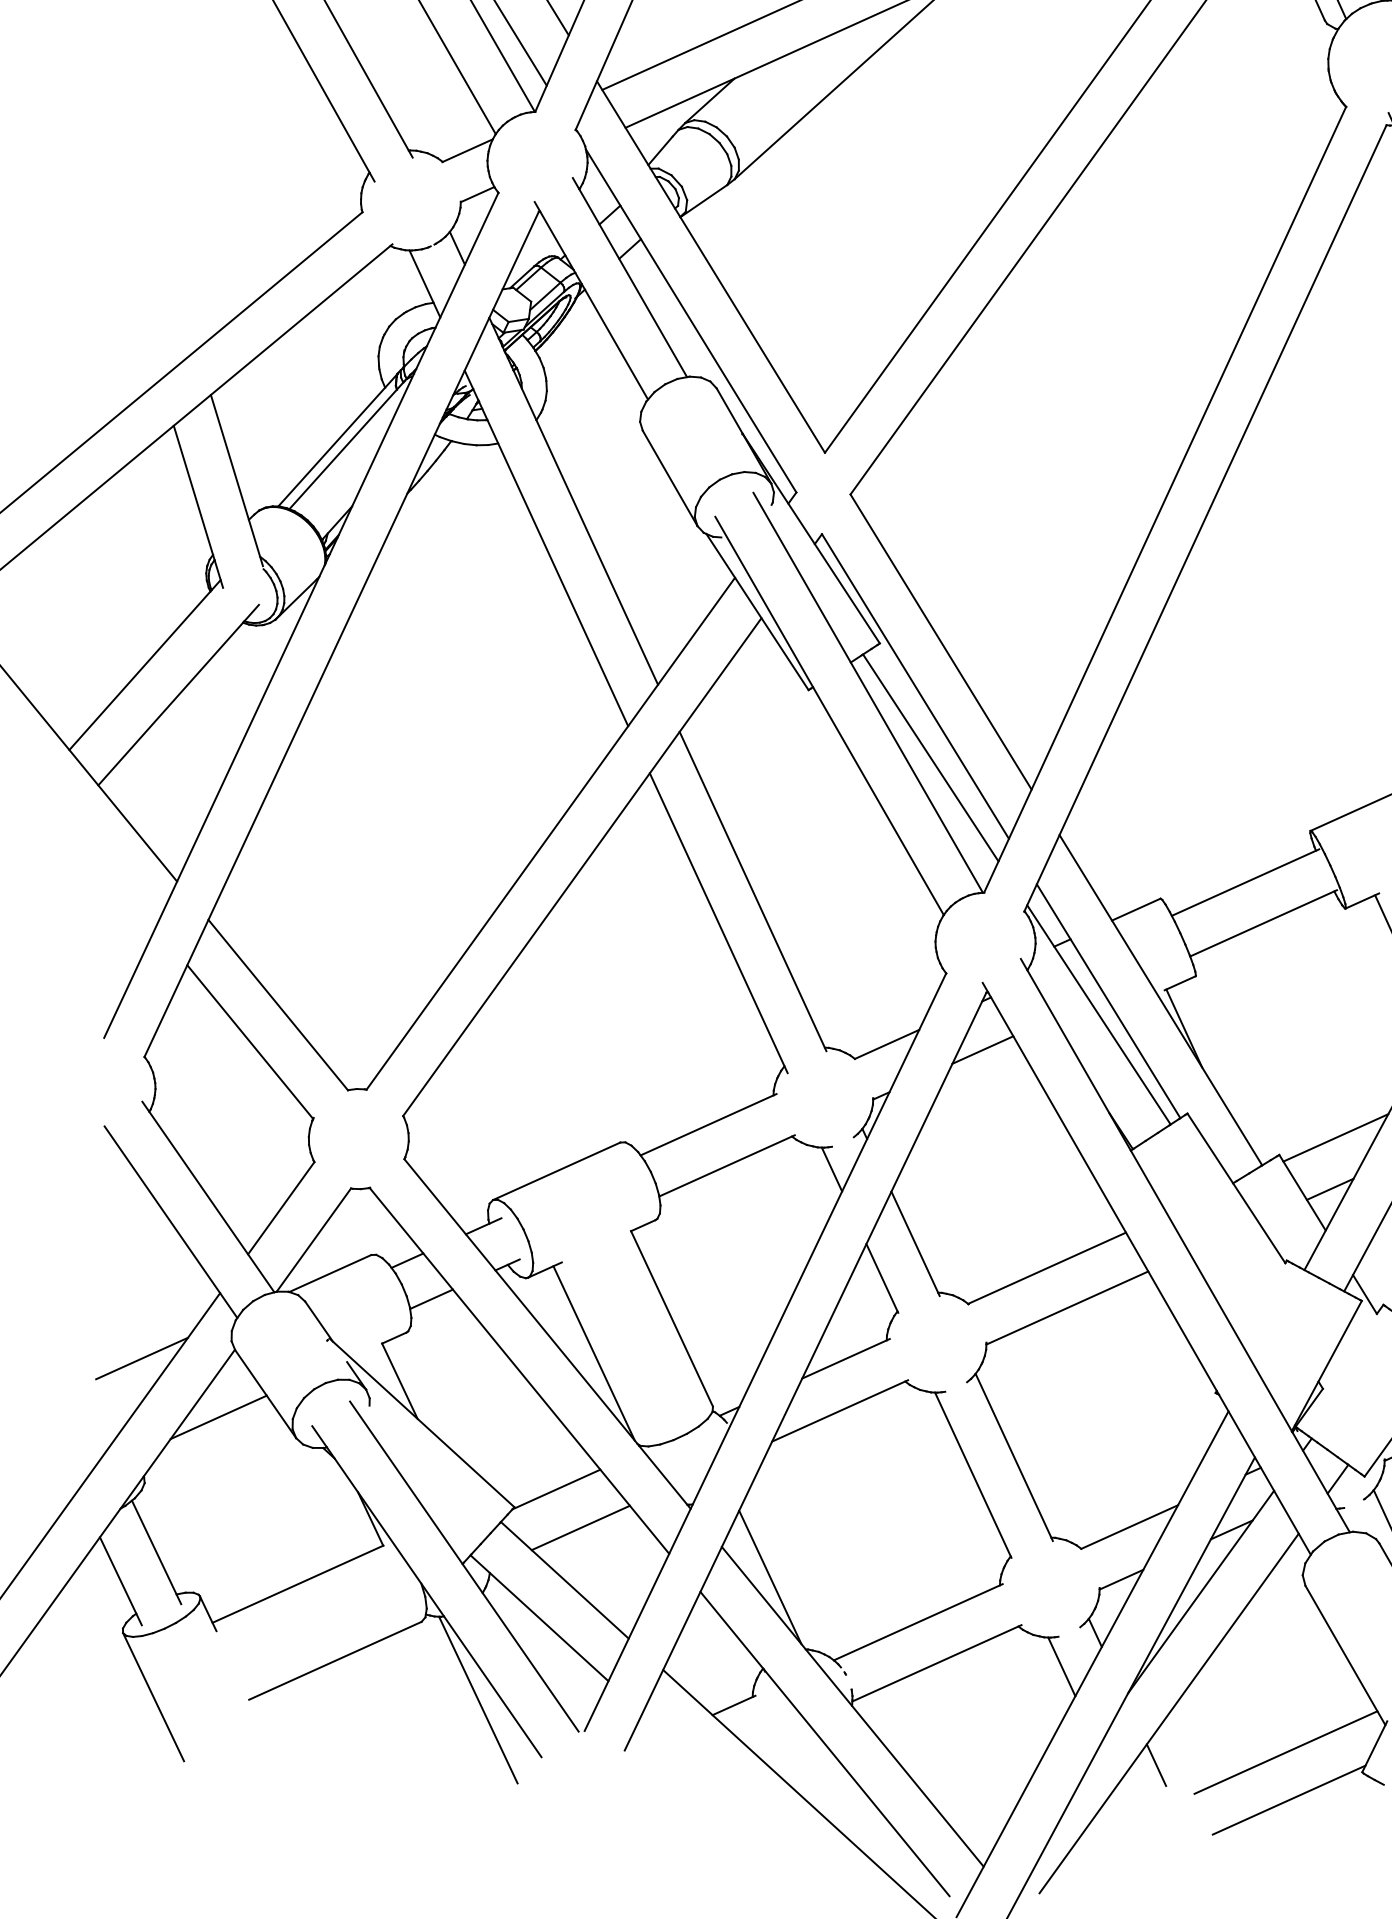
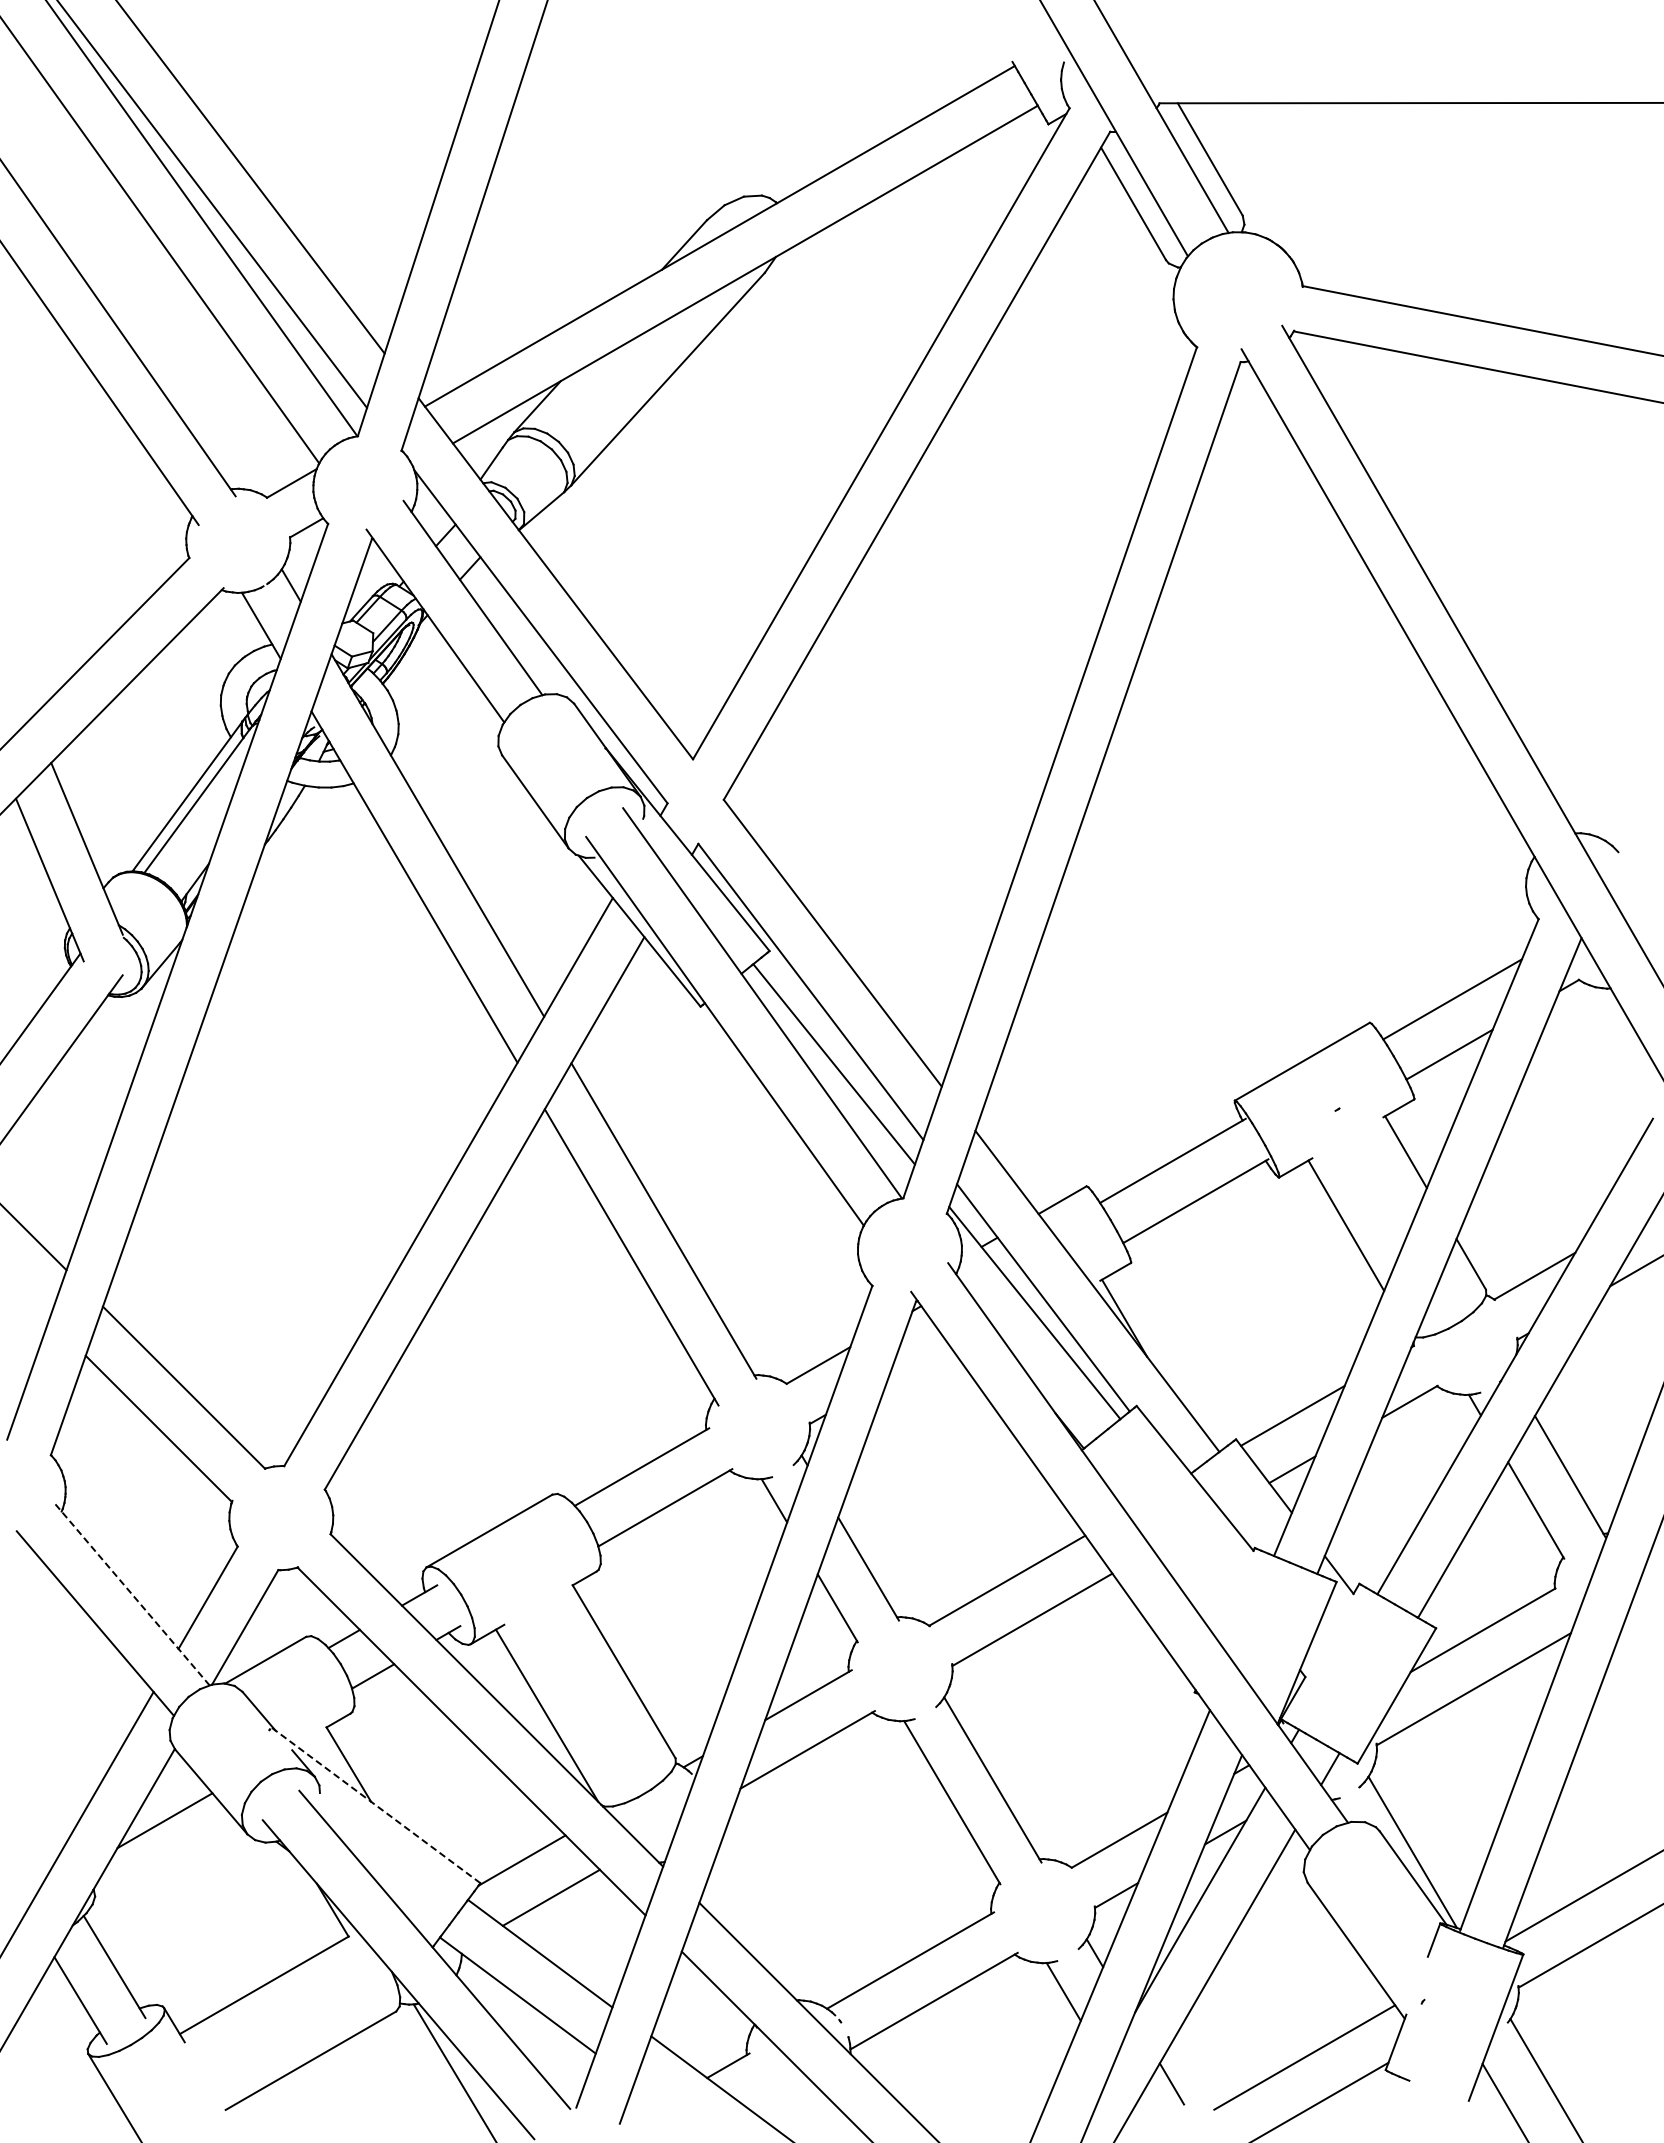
line: (983, 1050) -> (918, 1361), removed
line: (208, 1196) -> (131, 1593), solid -> dashed
line: (142, 1358) -> (79, 1767), removed
line: (421, 1422) -> (375, 1805), solid -> dashed
line: (770, 1577) -> (752, 1929), removed

